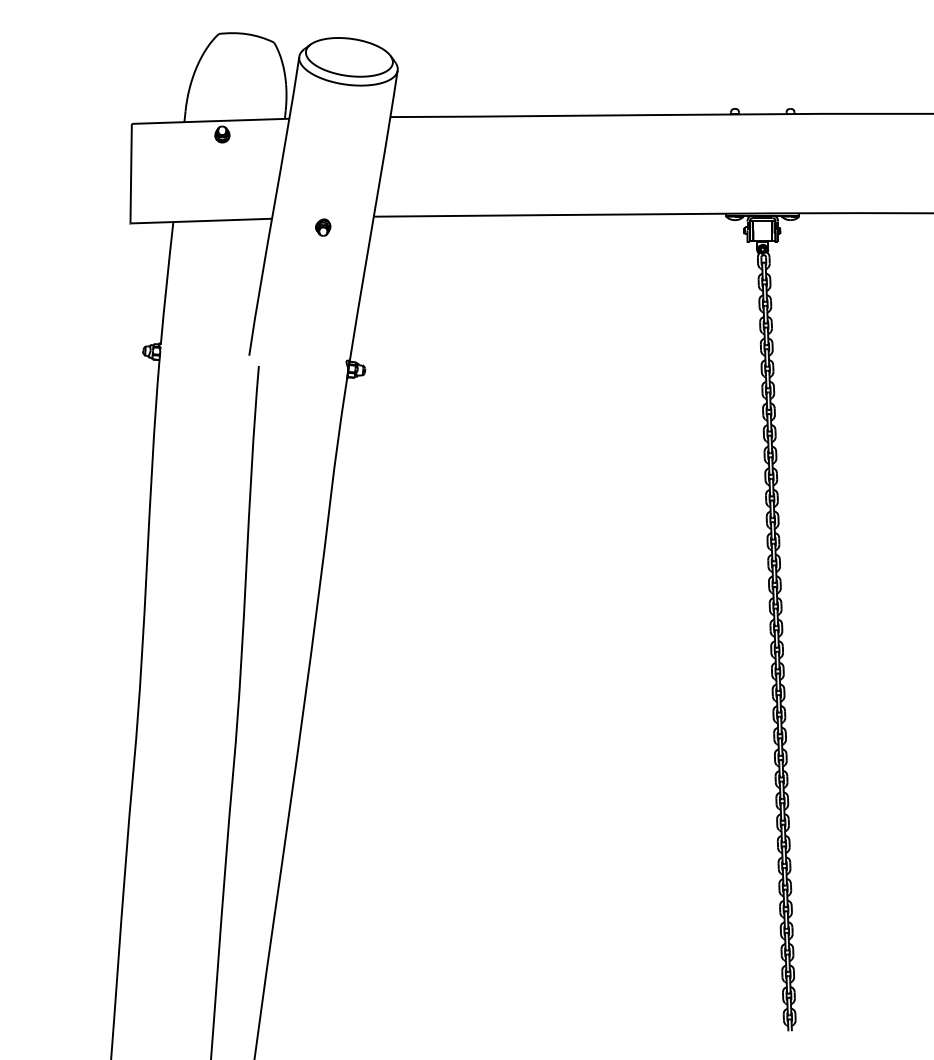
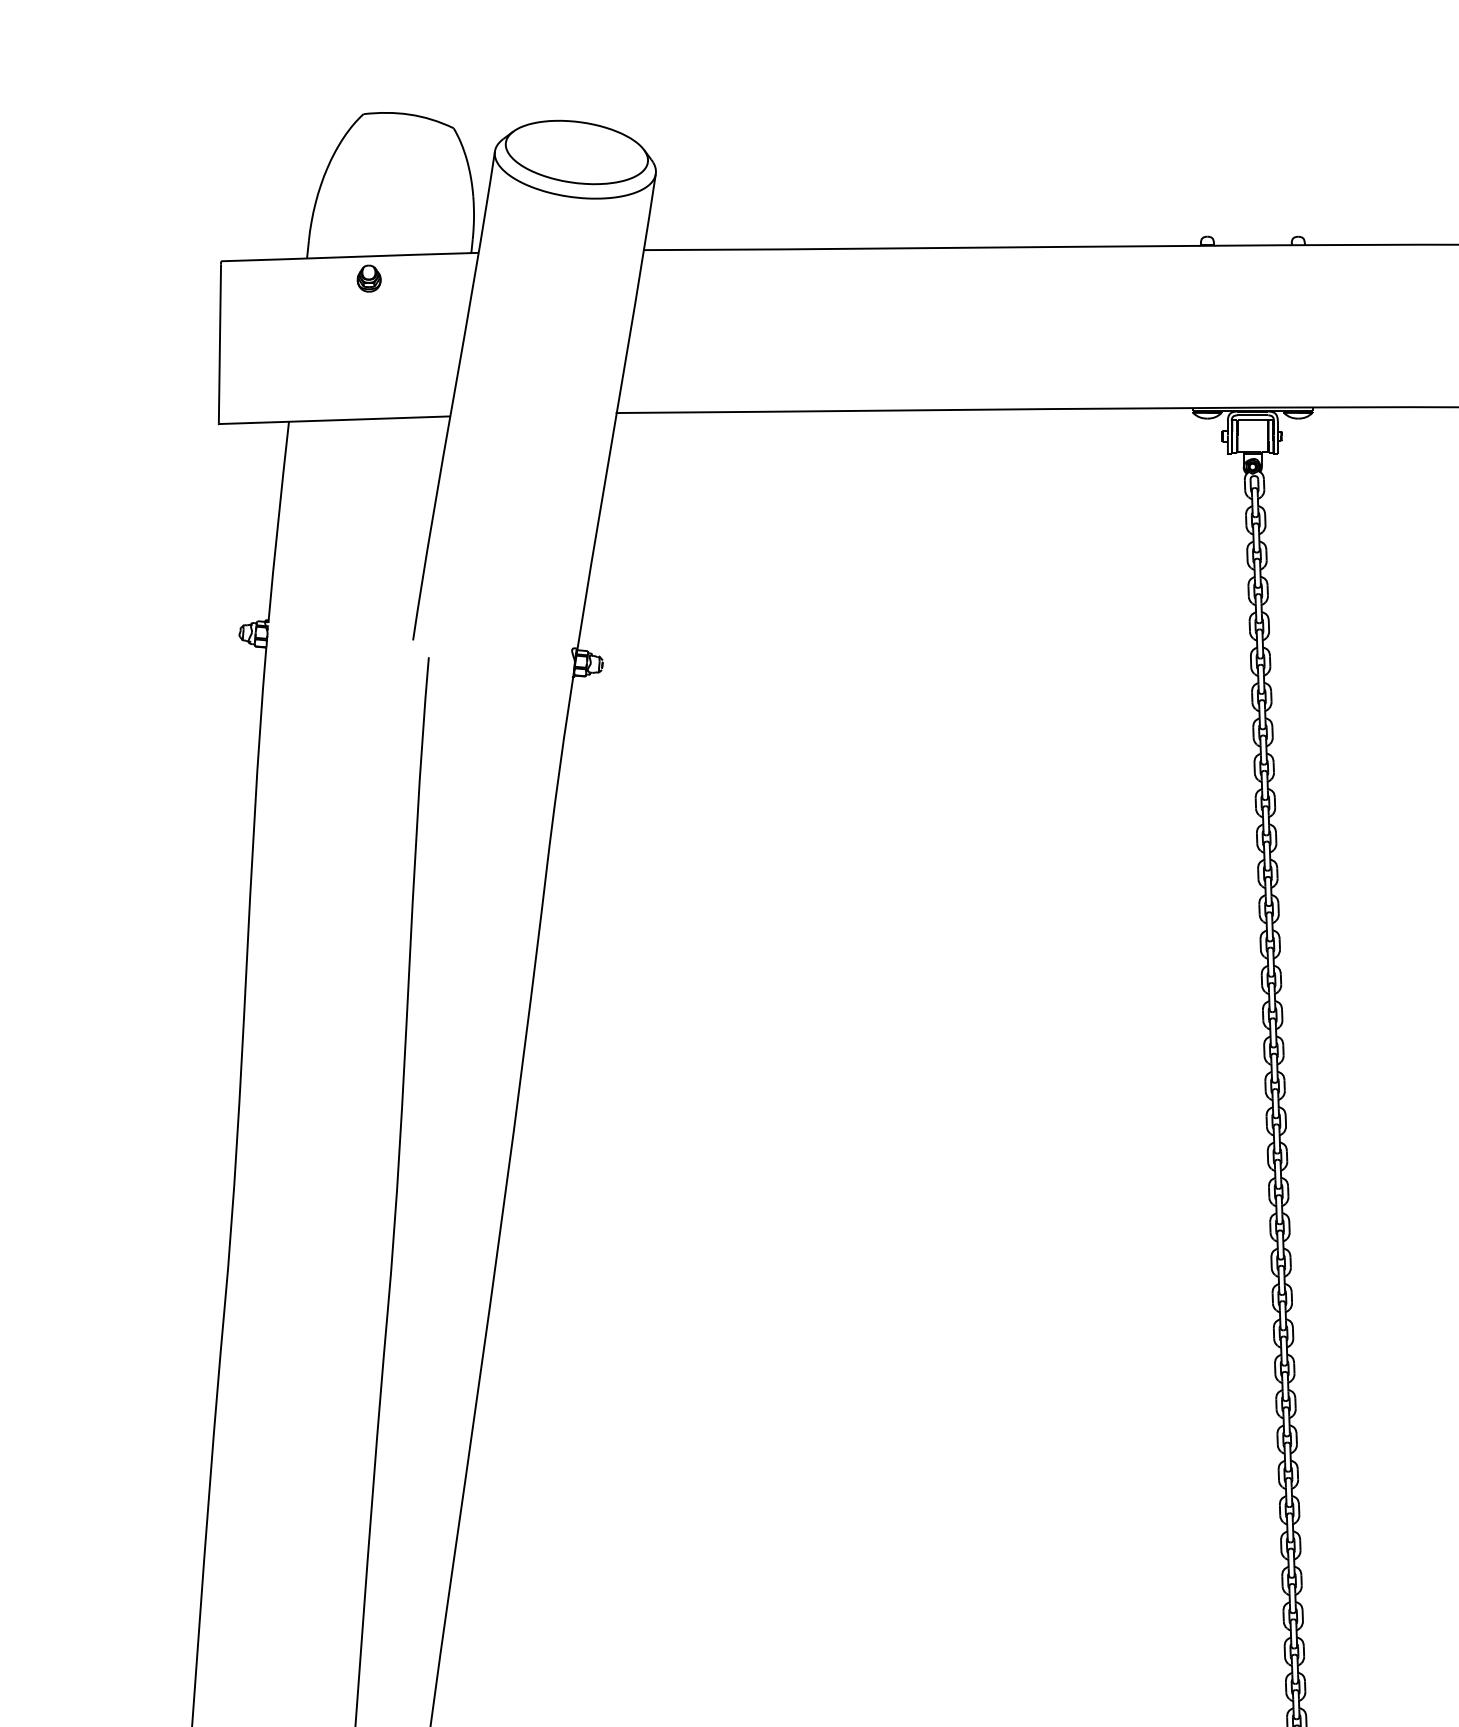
part: (323, 227) -> (534, 430), removed

